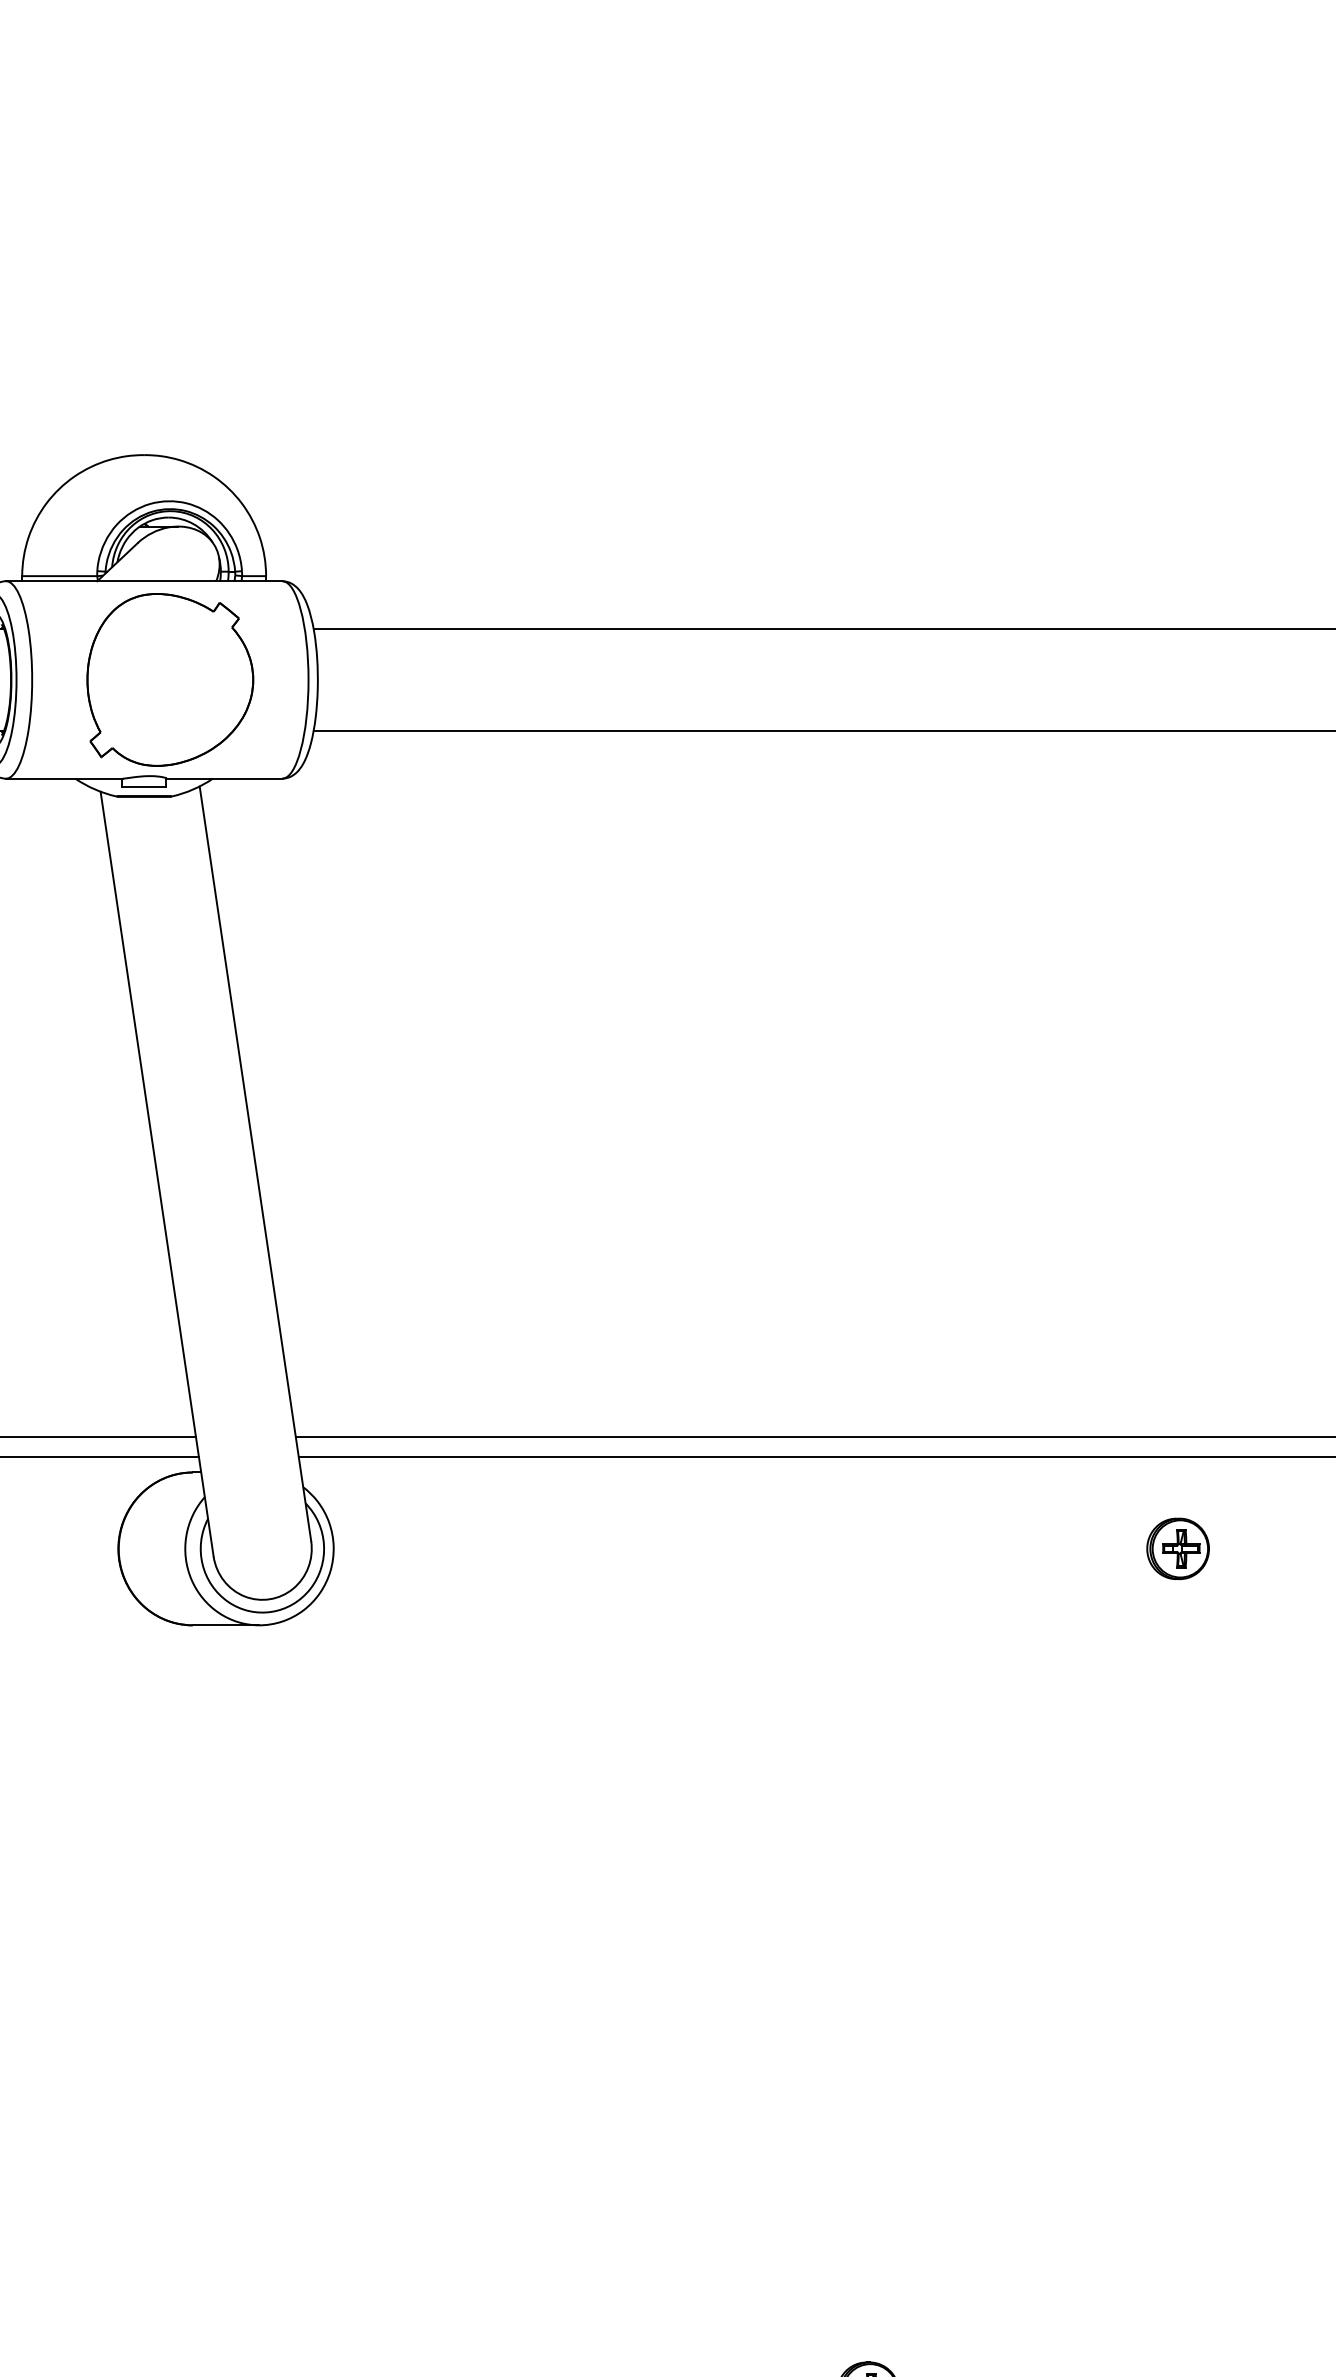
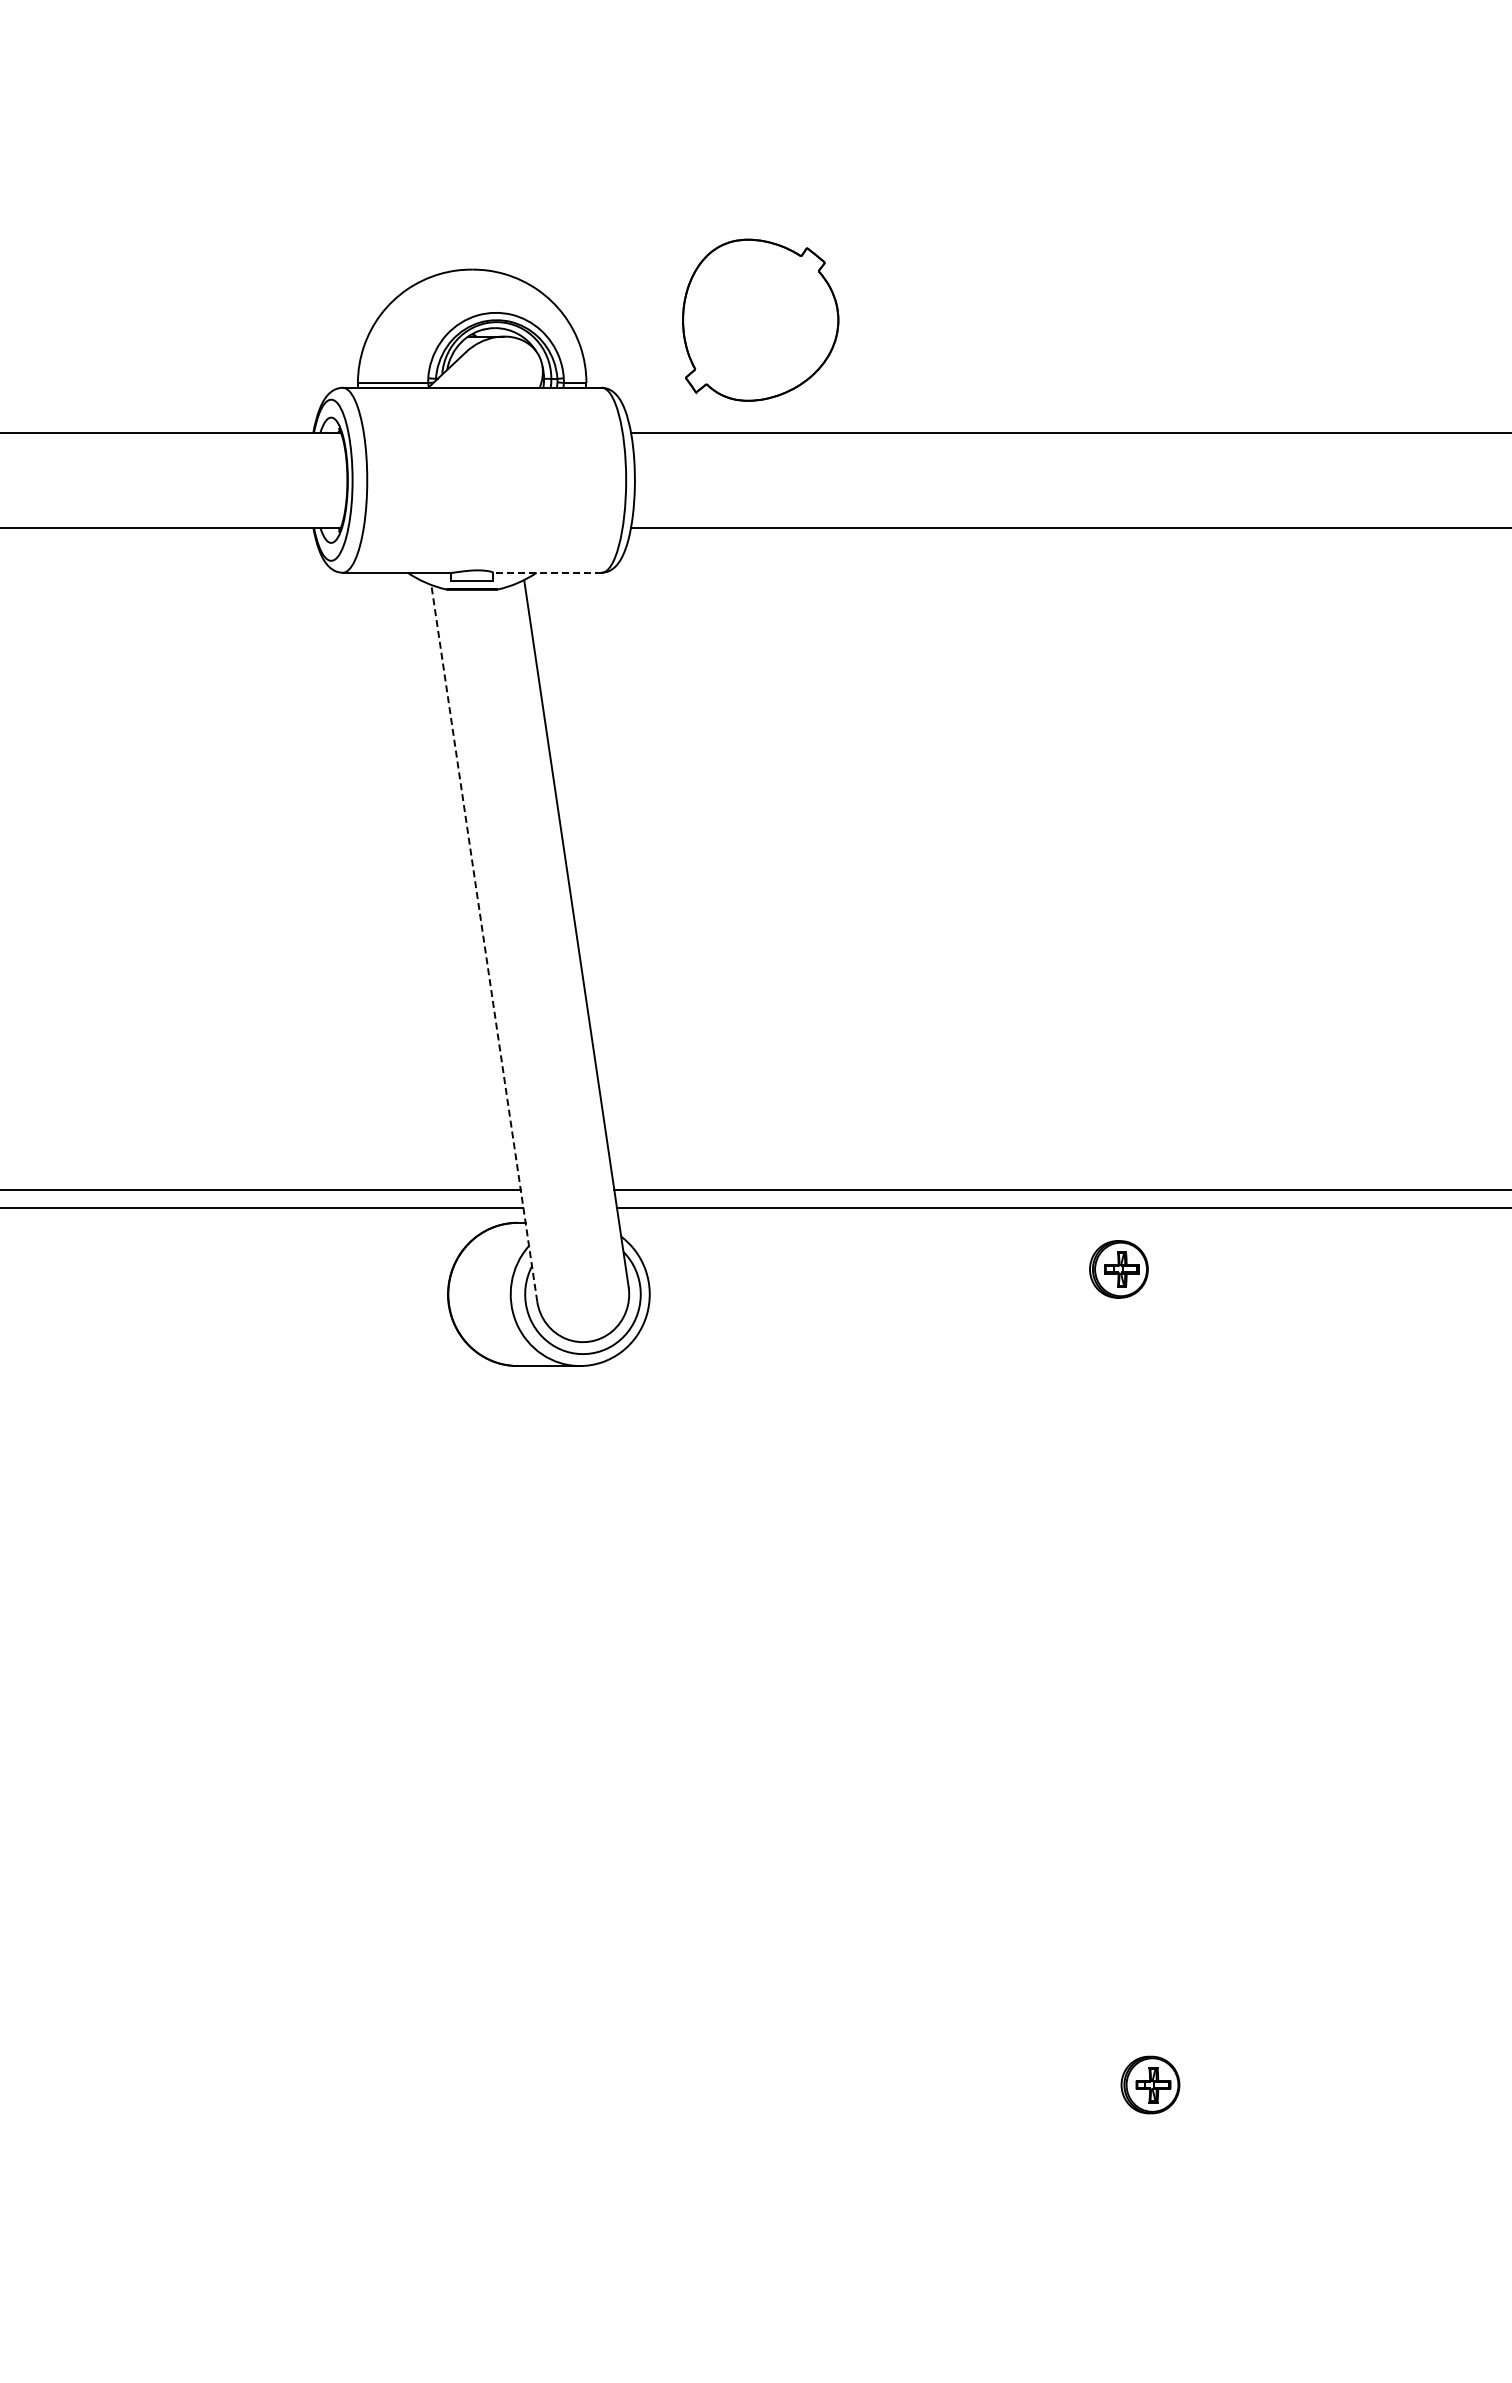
part: (170, 679) -> (760, 319), moved
line: (223, 778) -> (546, 572), solid -> dashed
line: (157, 1173) -> (484, 942), solid -> dashed
part: (1177, 1548) -> (1118, 1269), moved

